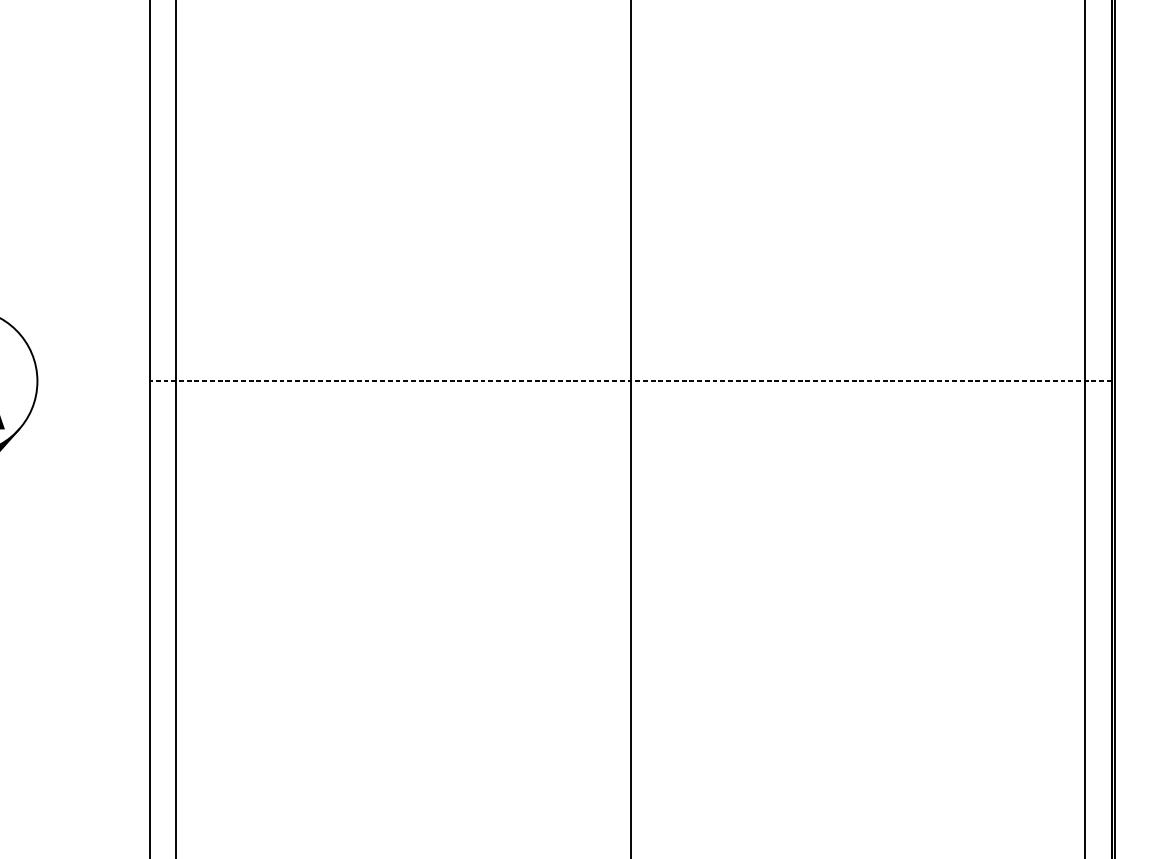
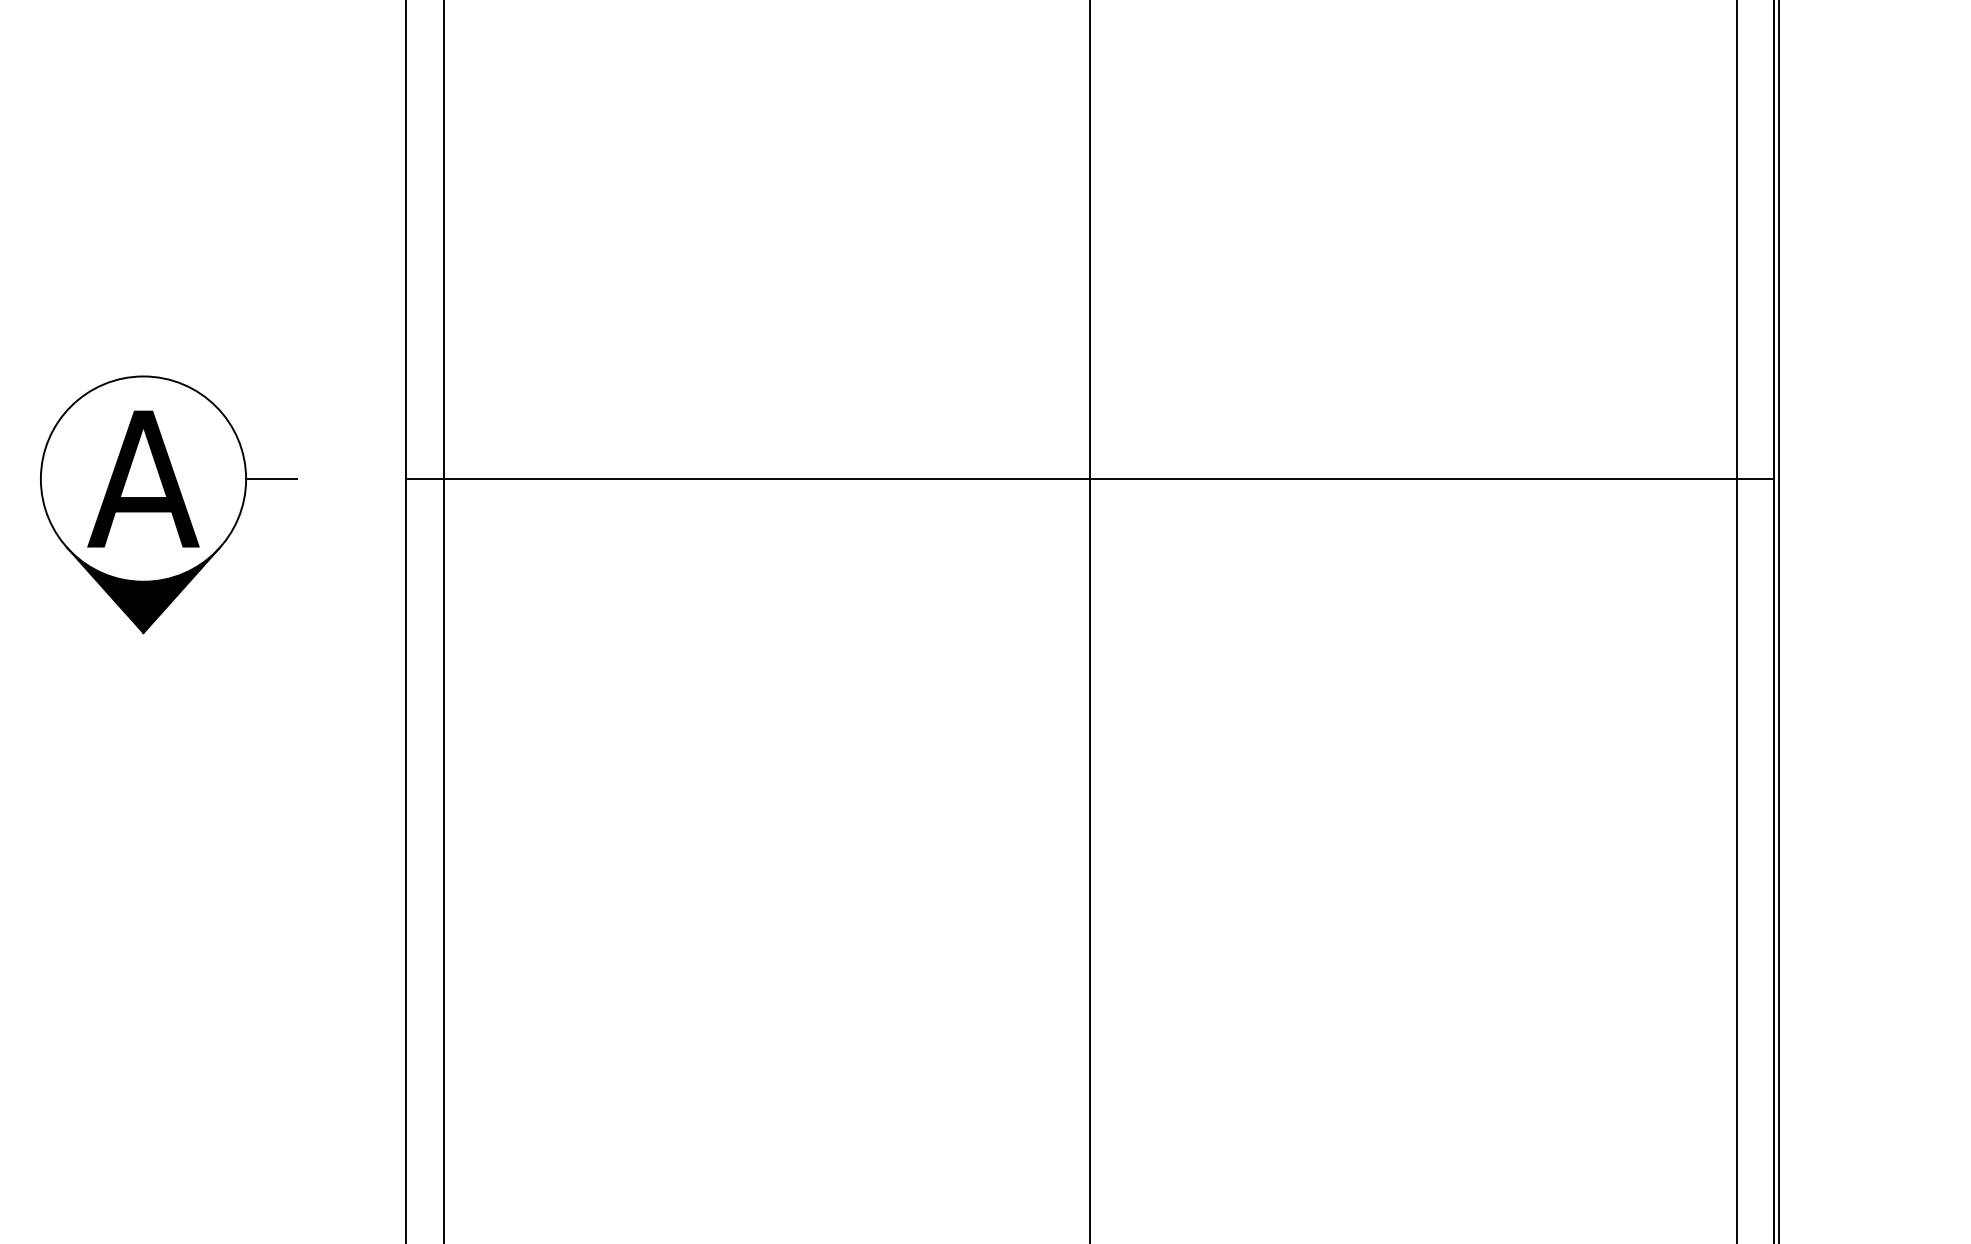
line: (55, 381) -> (271, 479), added
line: (630, 381) -> (1089, 479), dashed -> solid

